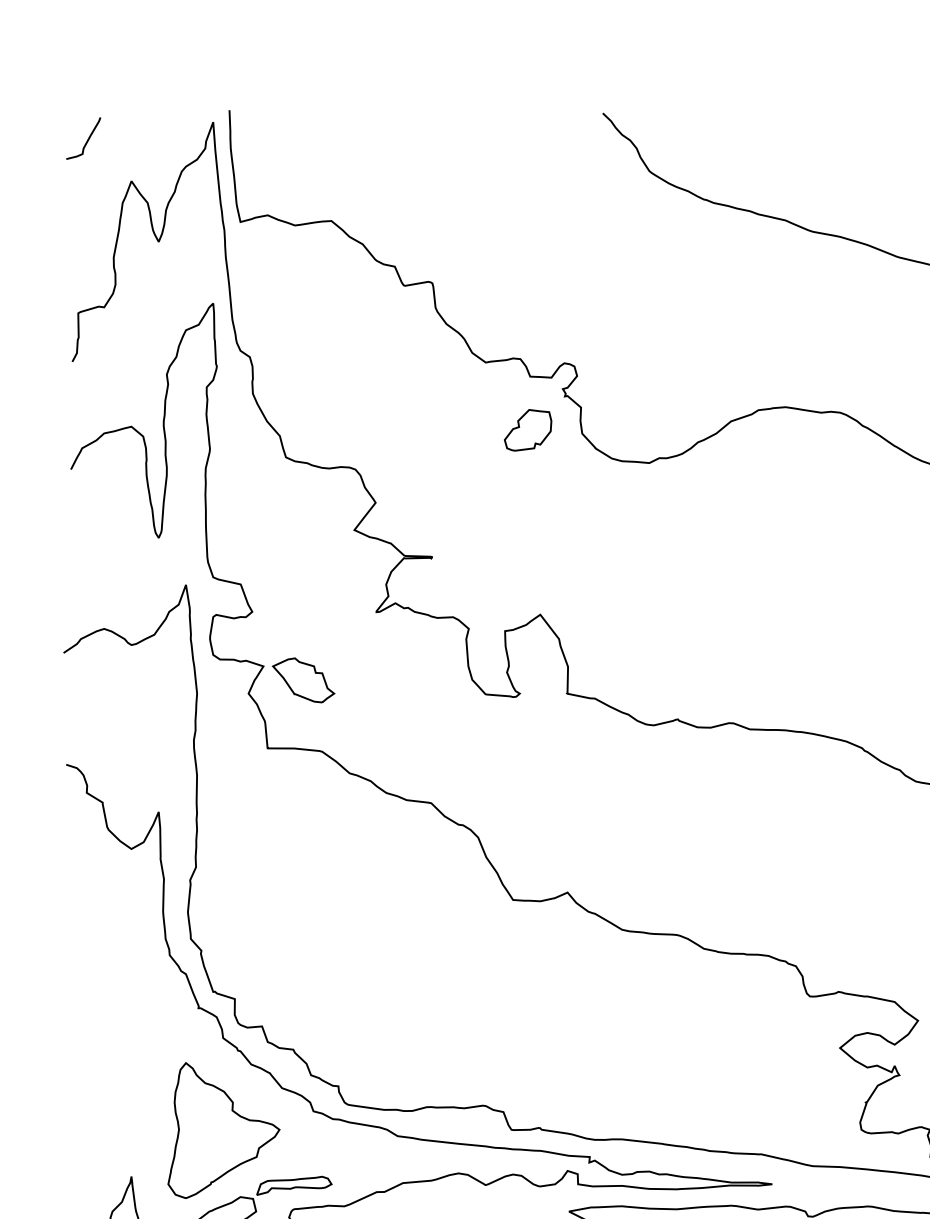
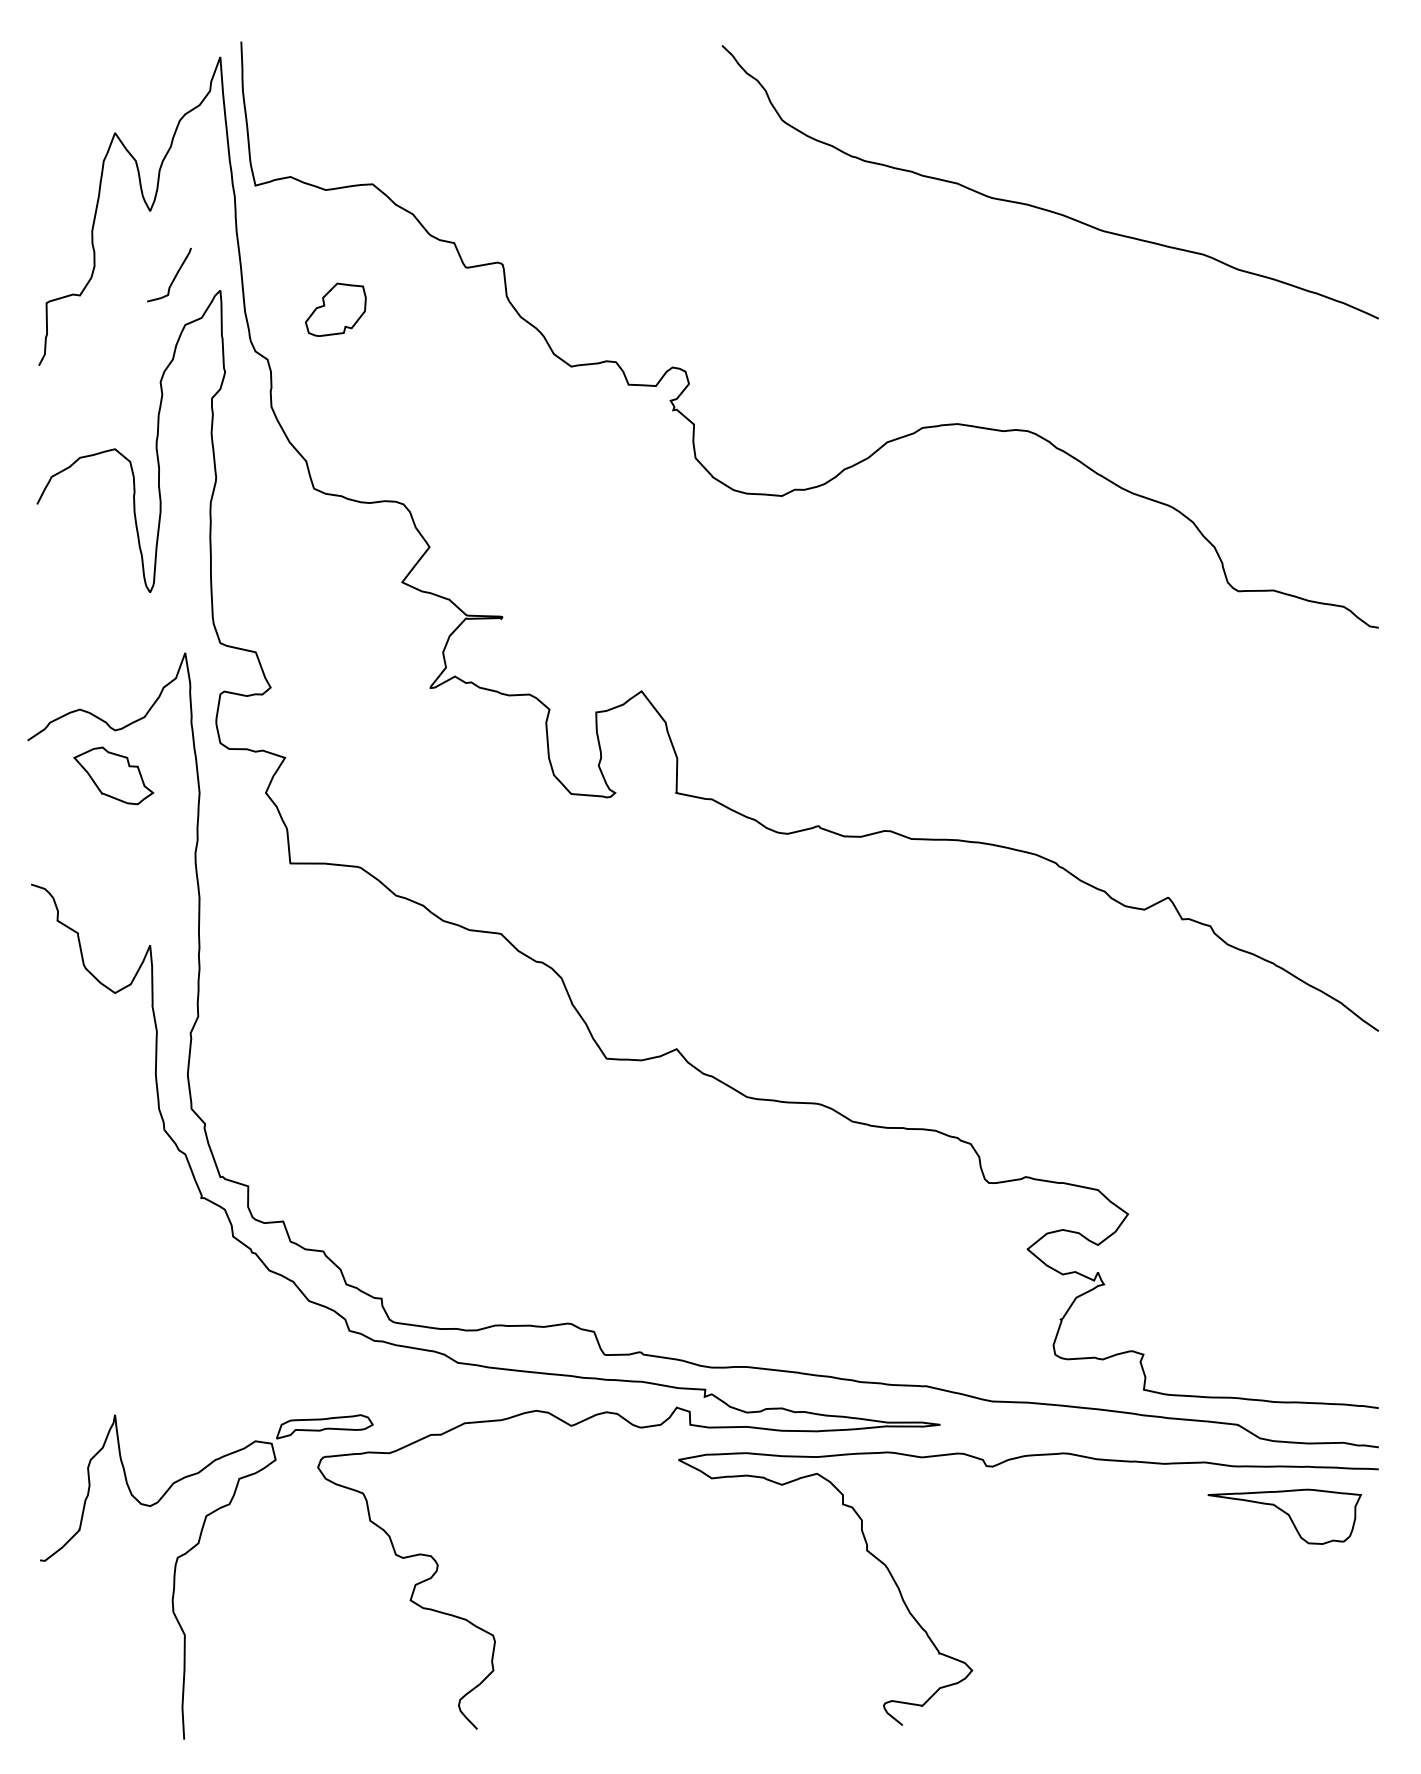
curve: (87, 139) -> (174, 276), moved
part: (527, 430) -> (335, 309), moved
part: (303, 680) -> (113, 775), moved
part: (223, 1130) -> (233, 1355), removed

